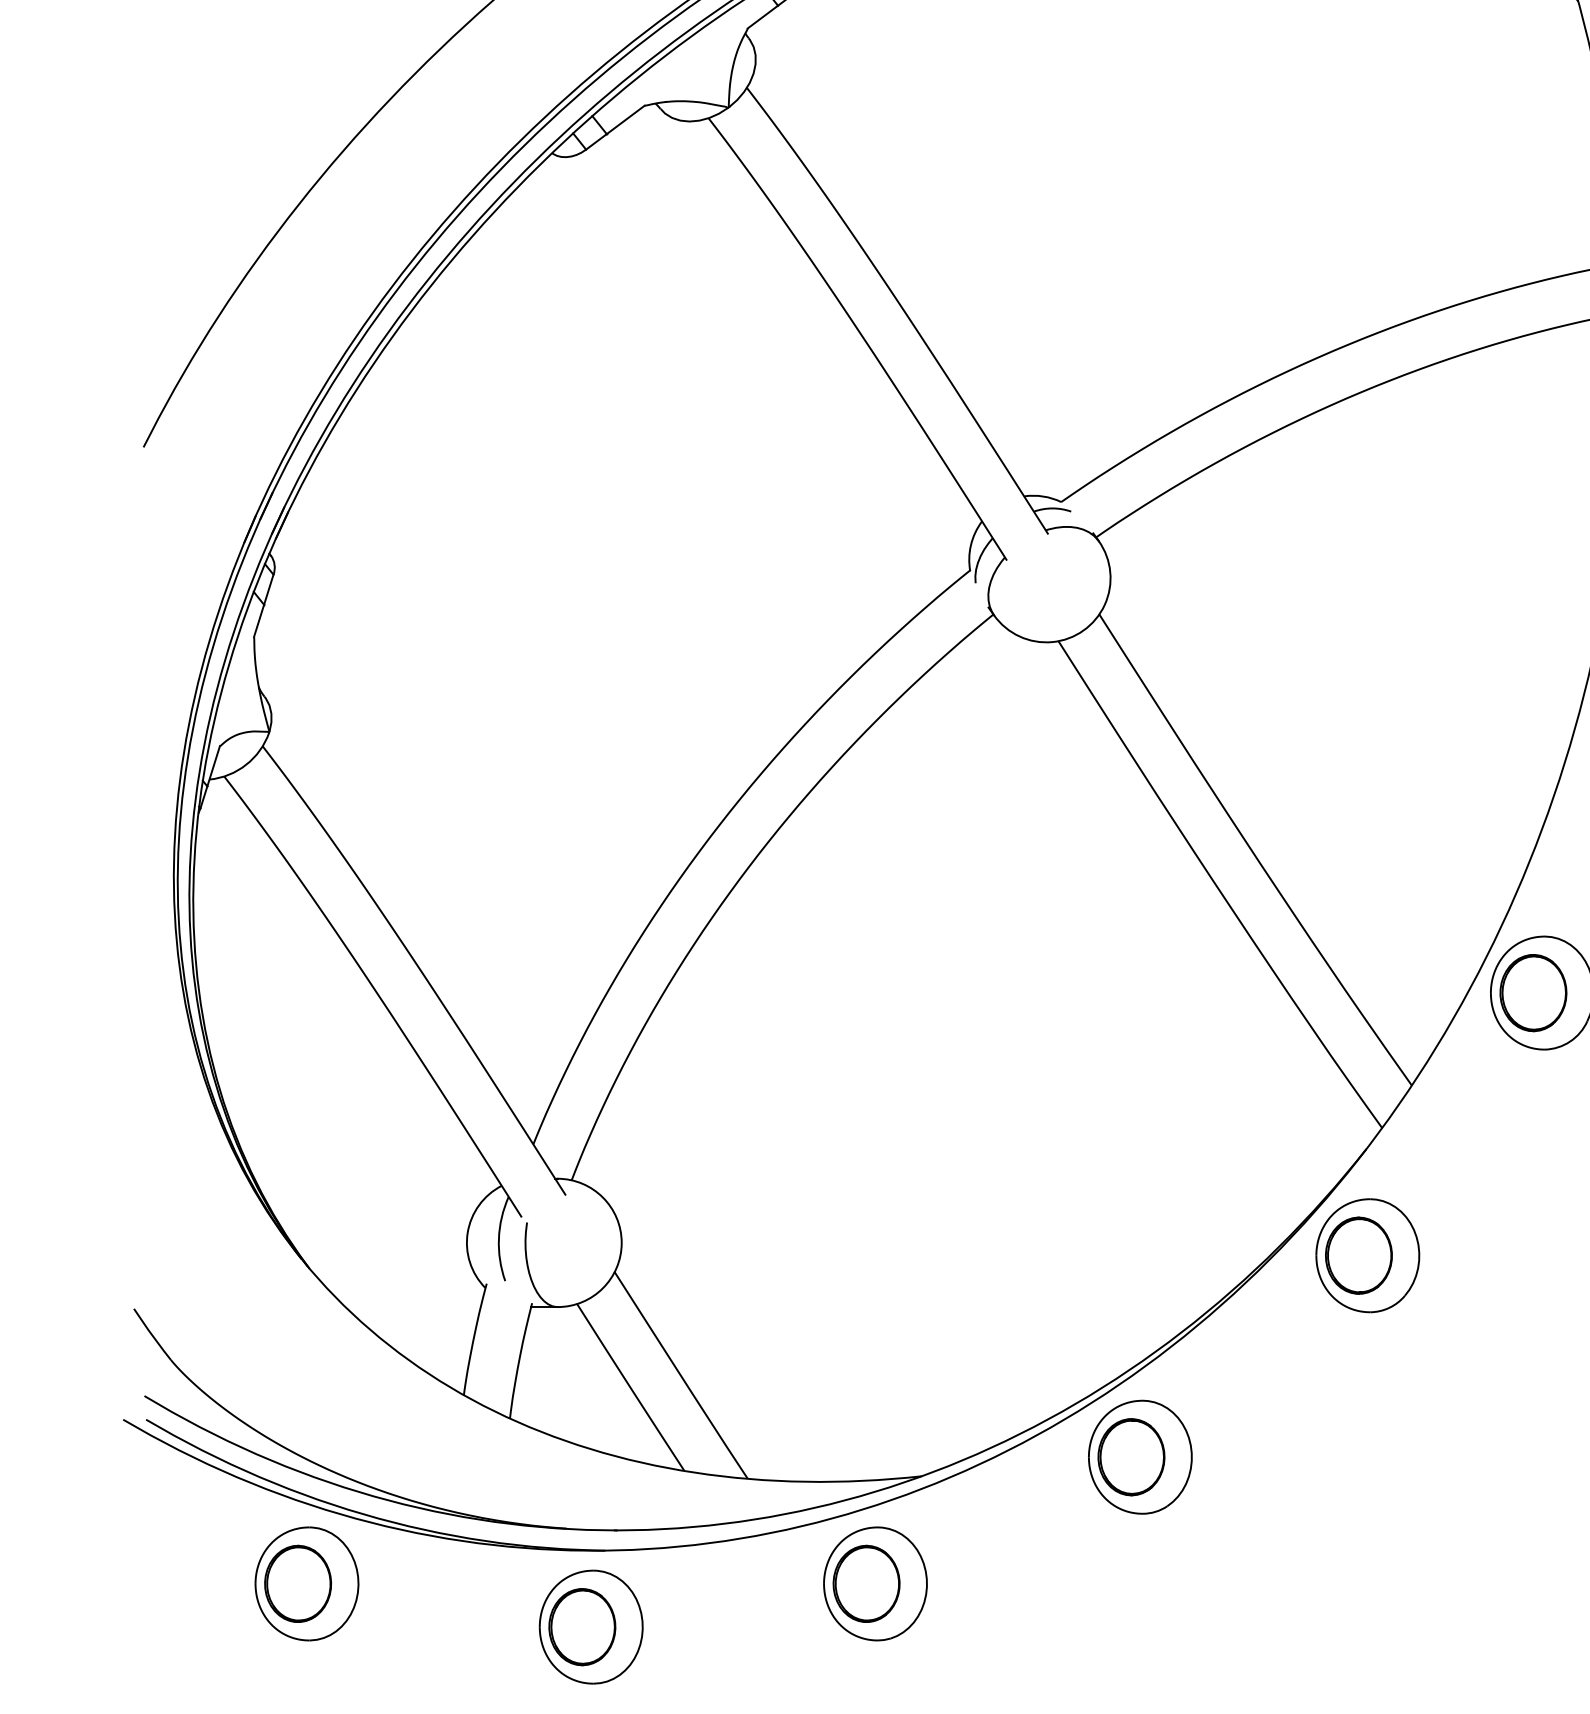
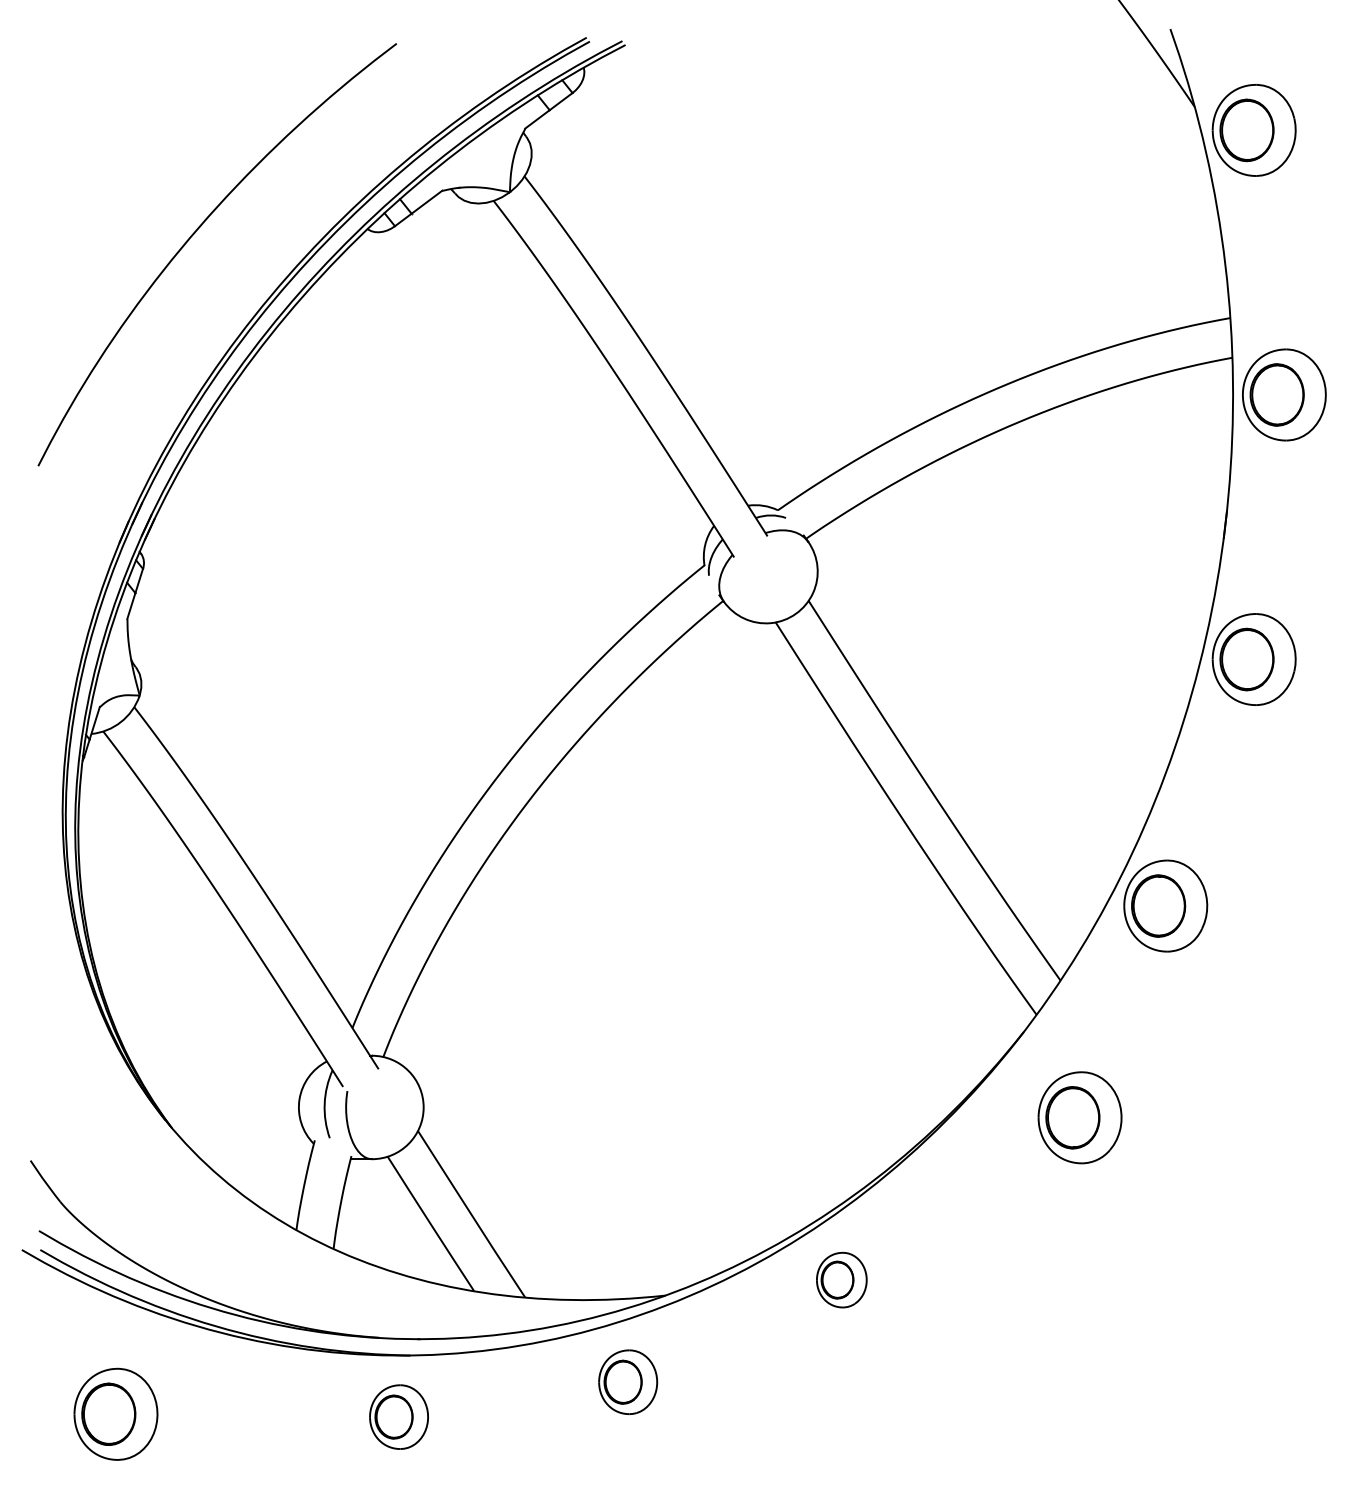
part: (1367, 1255) -> (1079, 1117), moved
part: (1140, 1456) -> (841, 1279), size x0.6
part: (306, 1582) -> (115, 1413), moved
part: (874, 1582) -> (627, 1381), size x0.7
part: (590, 1626) -> (398, 1416), size x0.7

